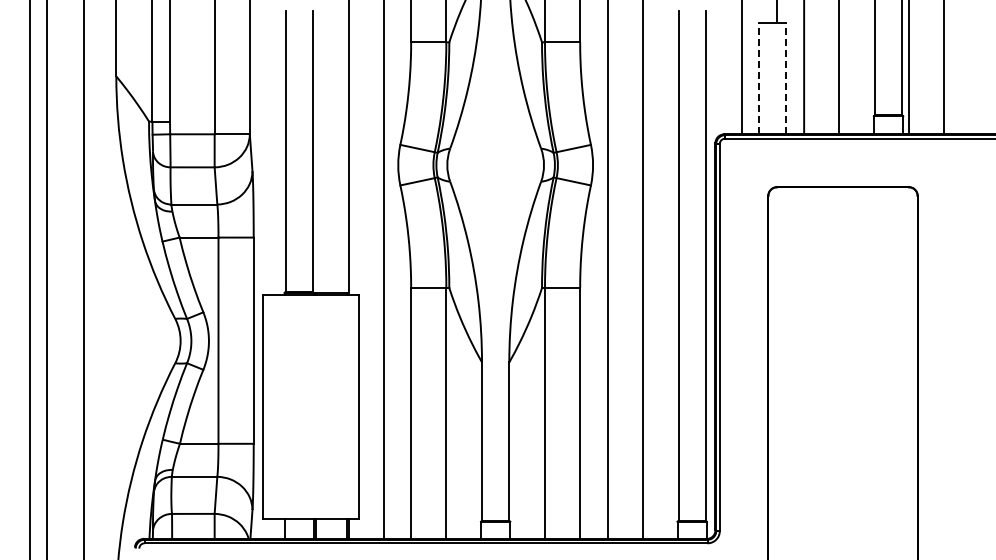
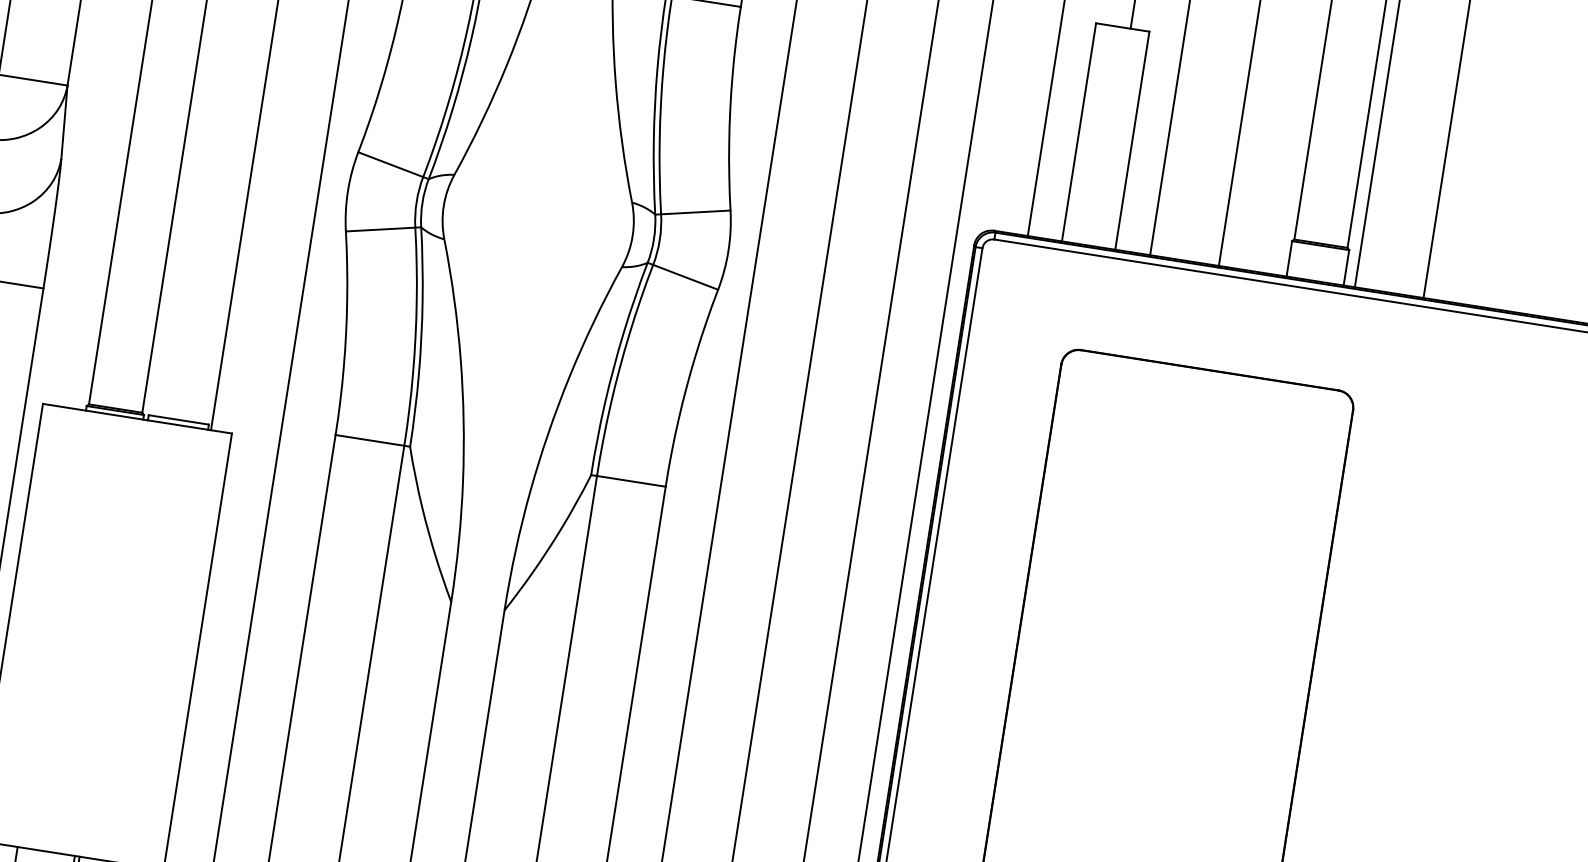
line: (758, 78) -> (1078, 132), dashed -> solid
line: (786, 78) -> (1132, 140), dashed -> solid

